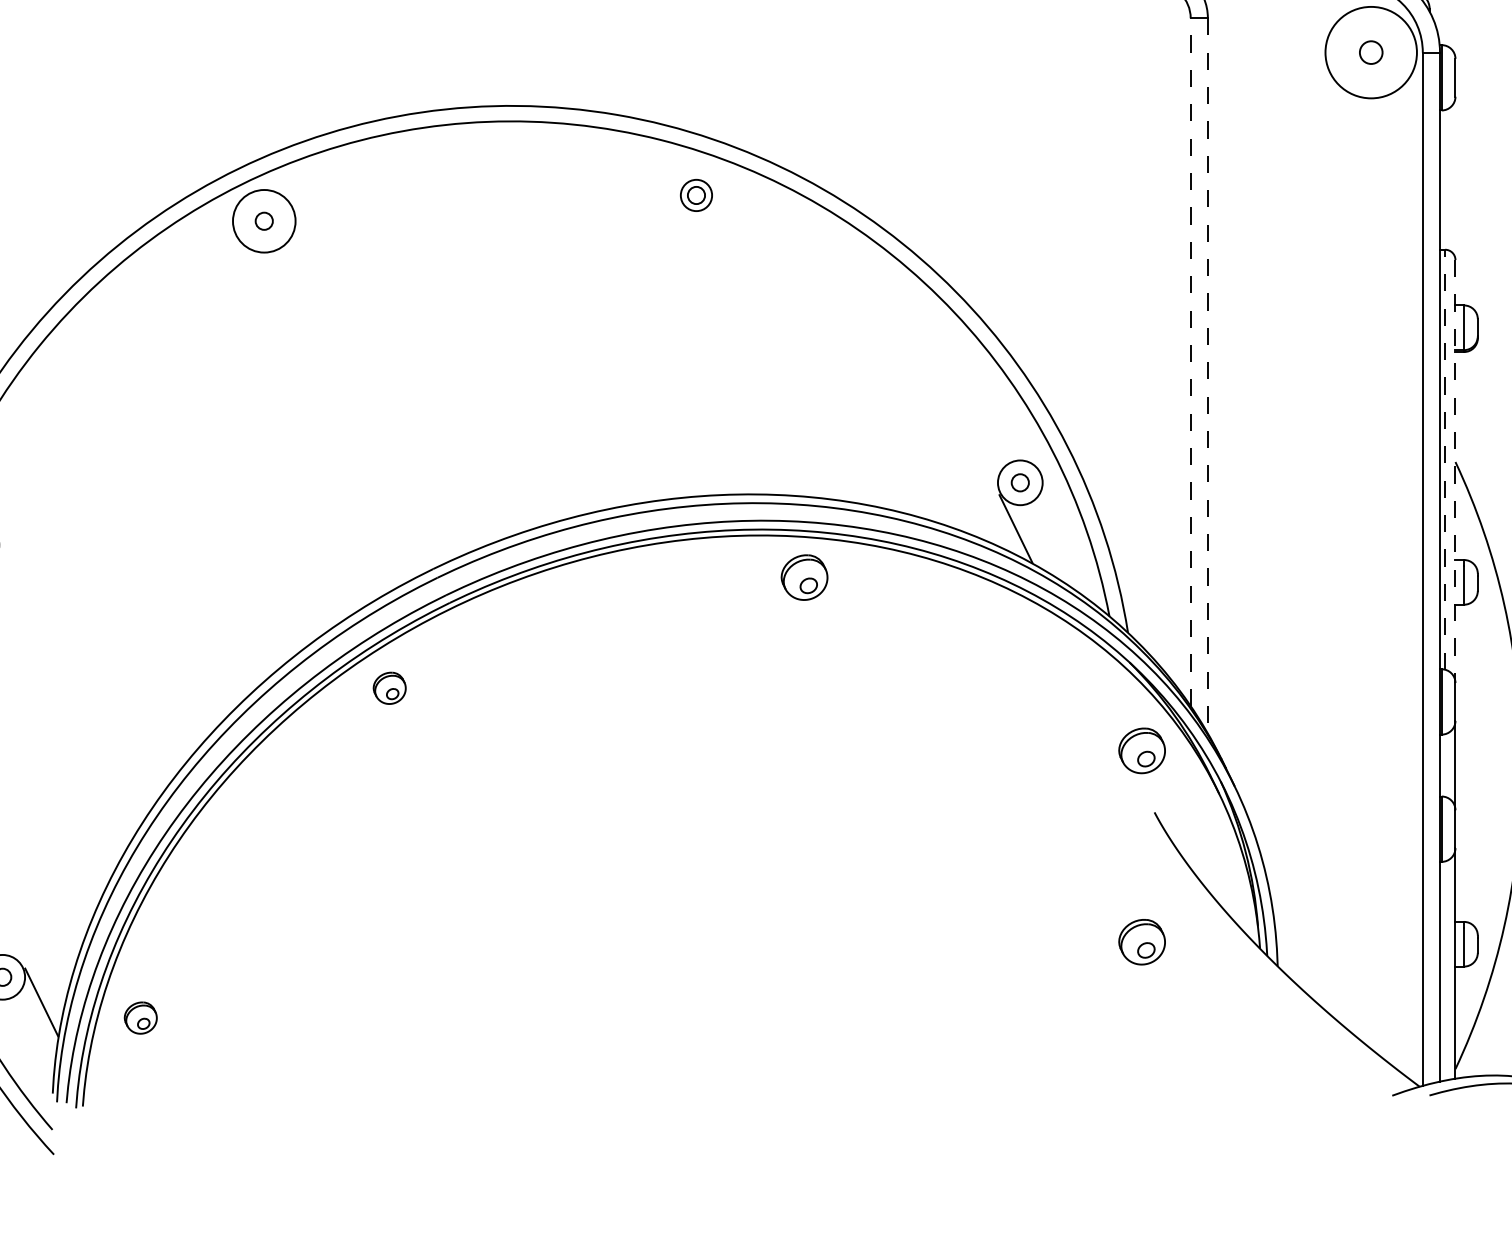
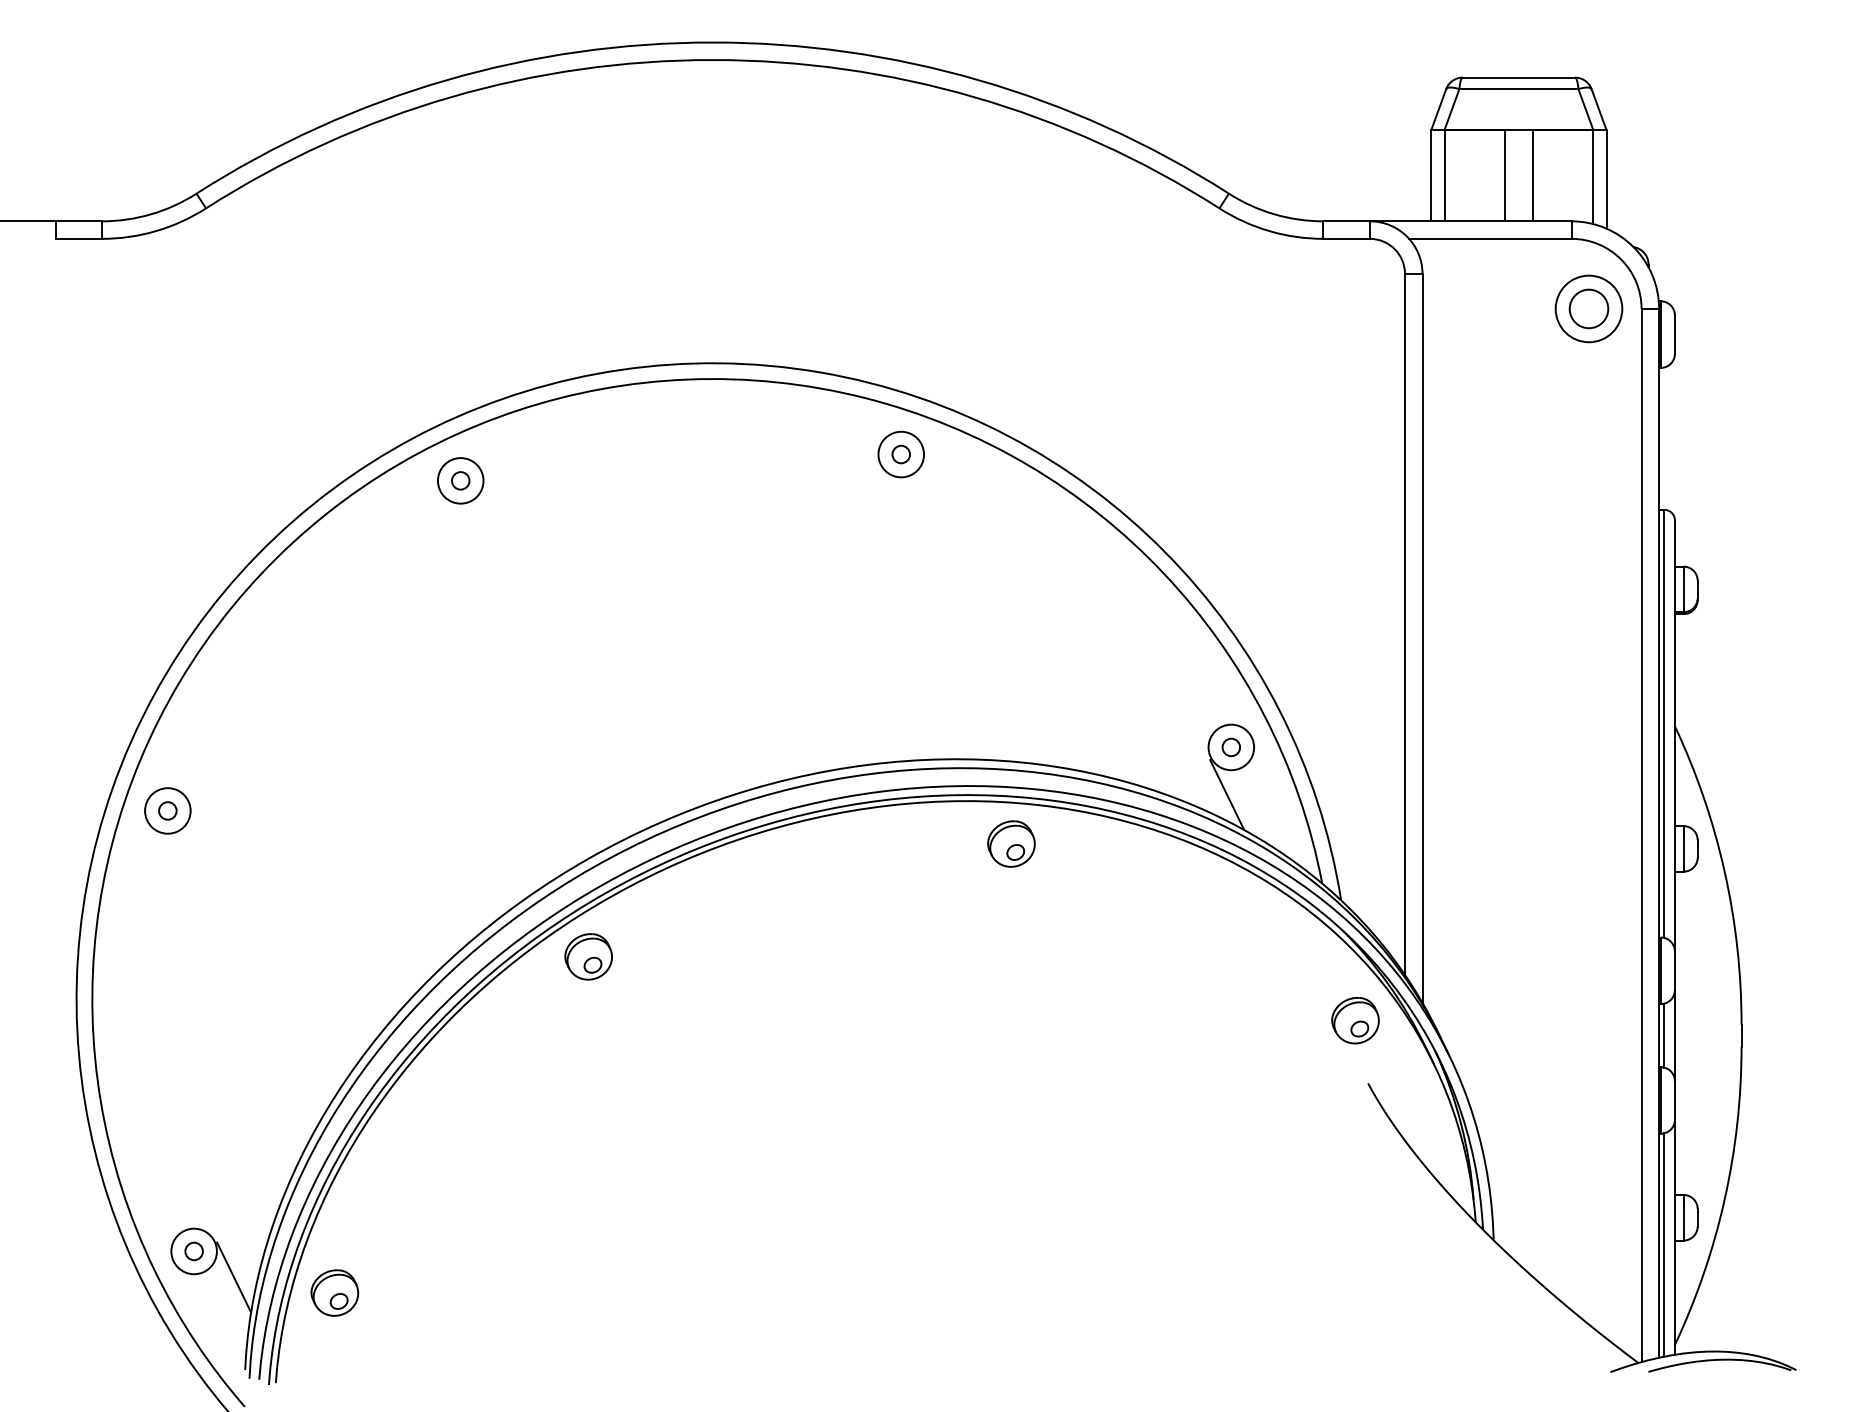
circle: (1370, 52) -> (1588, 308), size x0.71
circle: (1370, 52) -> (1588, 308), size x1.67
circle: (696, 195) -> (901, 454), size x1.43
circle: (264, 220) -> (460, 480), size x0.71
line: (1191, 361) -> (1405, 623), dashed -> solid
line: (1207, 375) -> (1422, 638), dashed -> solid
line: (1445, 459) -> (1664, 723), dashed -> solid
line: (1455, 471) -> (1674, 735), dashed -> solid
part: (389, 687) -> (588, 956), size x1.43
line: (1445, 765) -> (1664, 1035), added
part: (1142, 942) -> (1355, 1215), removed
line: (1445, 970) -> (1664, 1244), added
part: (140, 1017) -> (334, 1292), size x1.43

